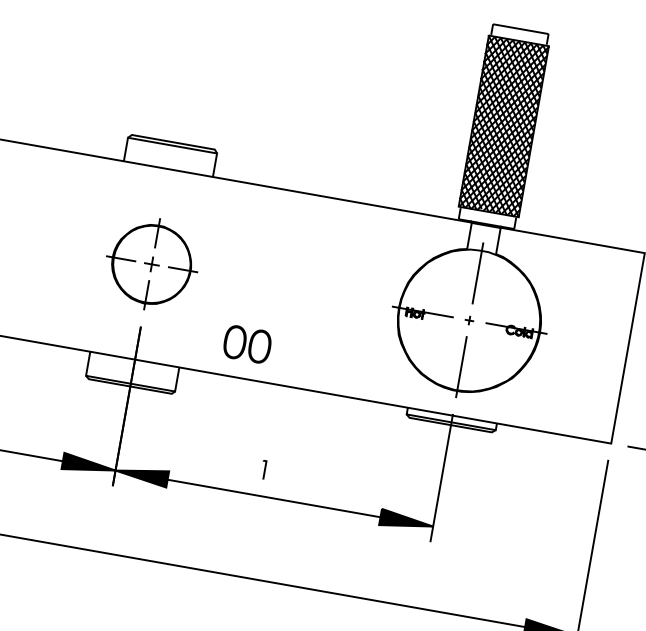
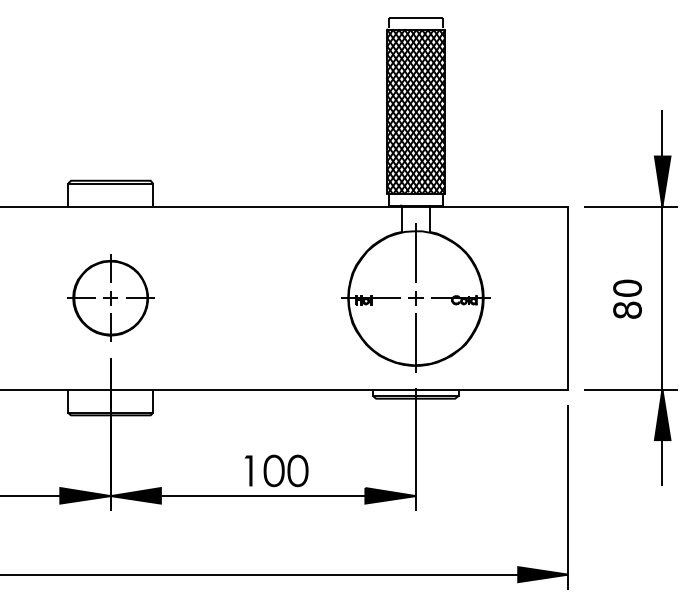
part: (468, 320) -> (415, 298), size x1.67
part: (246, 343) -> (285, 470), moved
part: (263, 469) -> (248, 470), size x1.67

